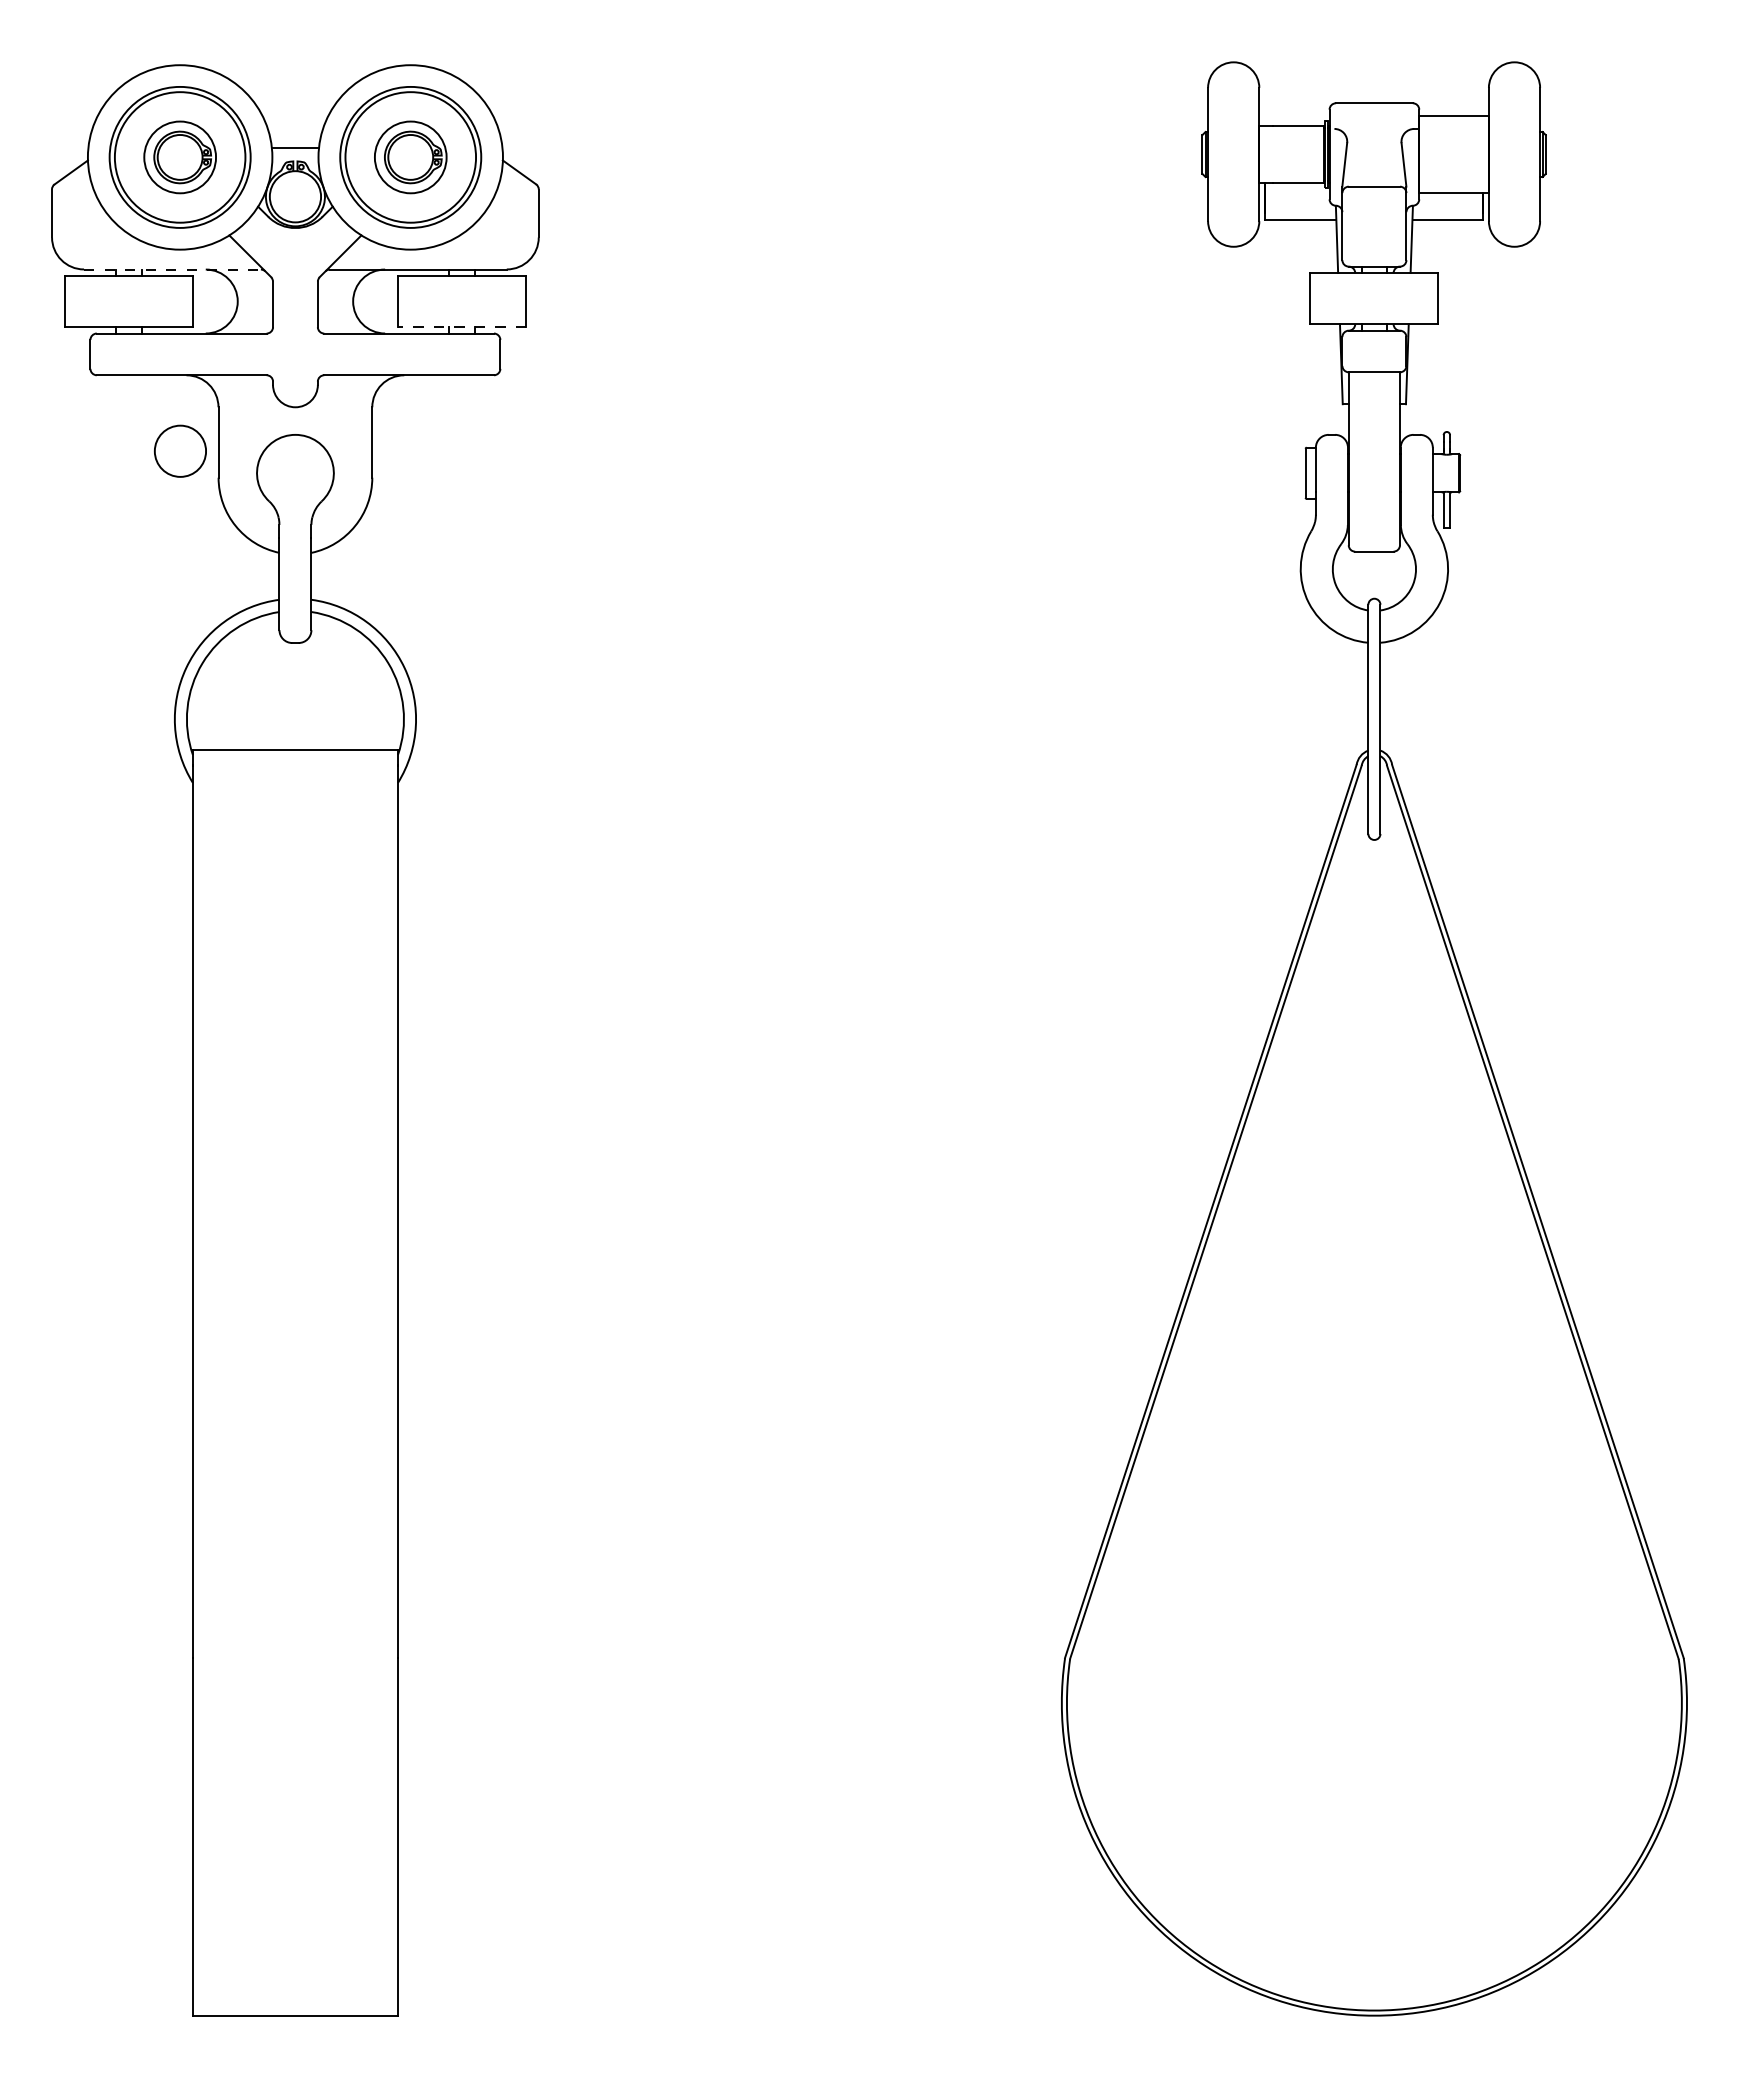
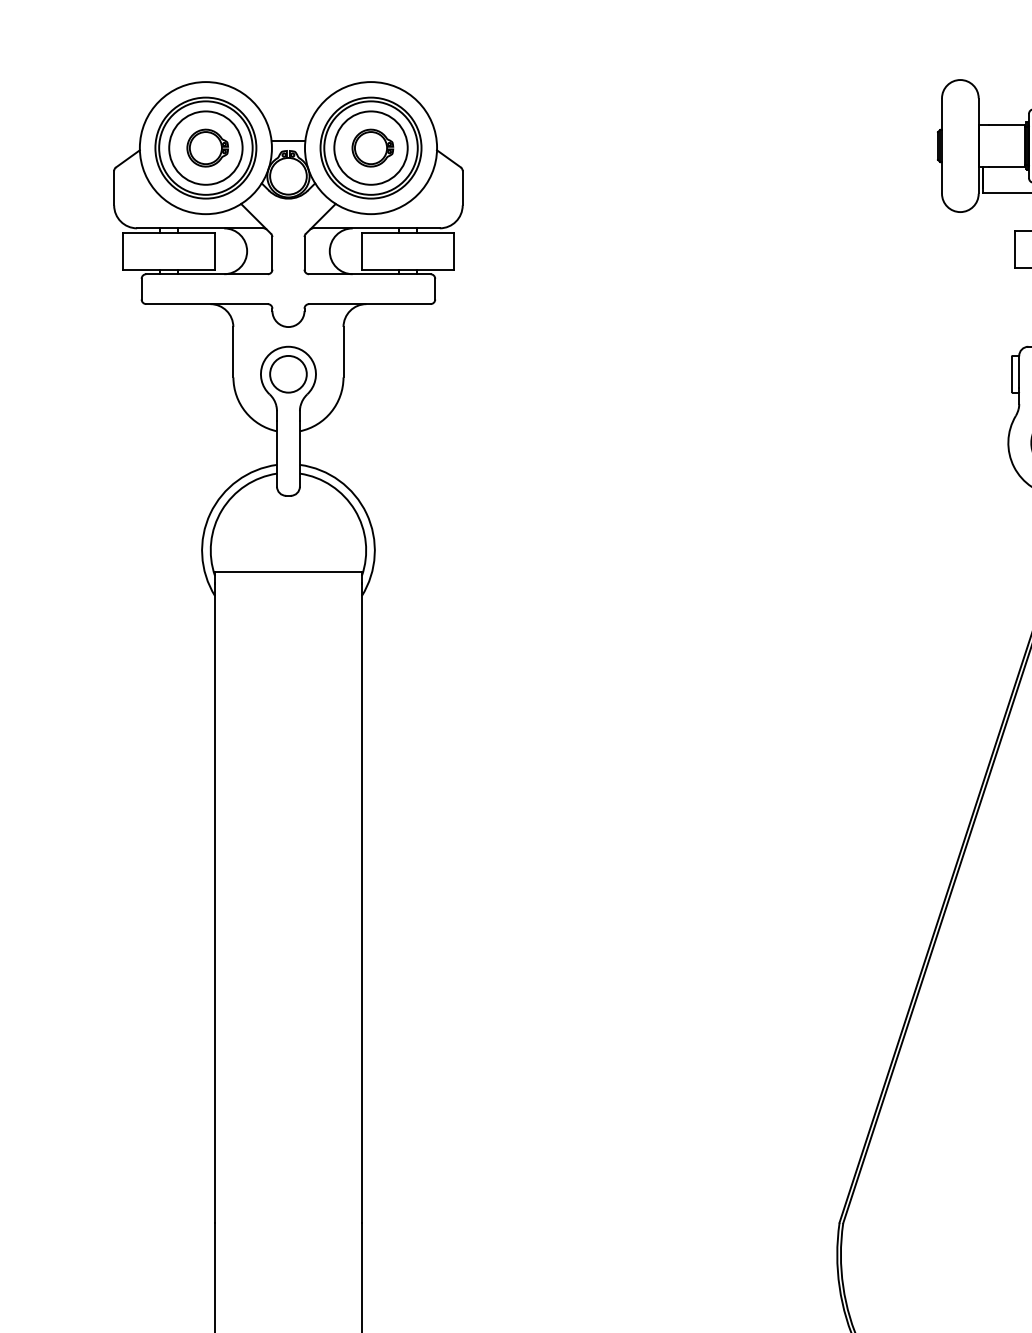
circle: (179, 157) -> (205, 148), size x1.43
circle: (410, 157) -> (370, 148), size x1.43
line: (172, 269) -> (200, 228), dashed -> solid
line: (461, 327) -> (407, 269), dashed -> solid
circle: (180, 450) -> (288, 373), moved

